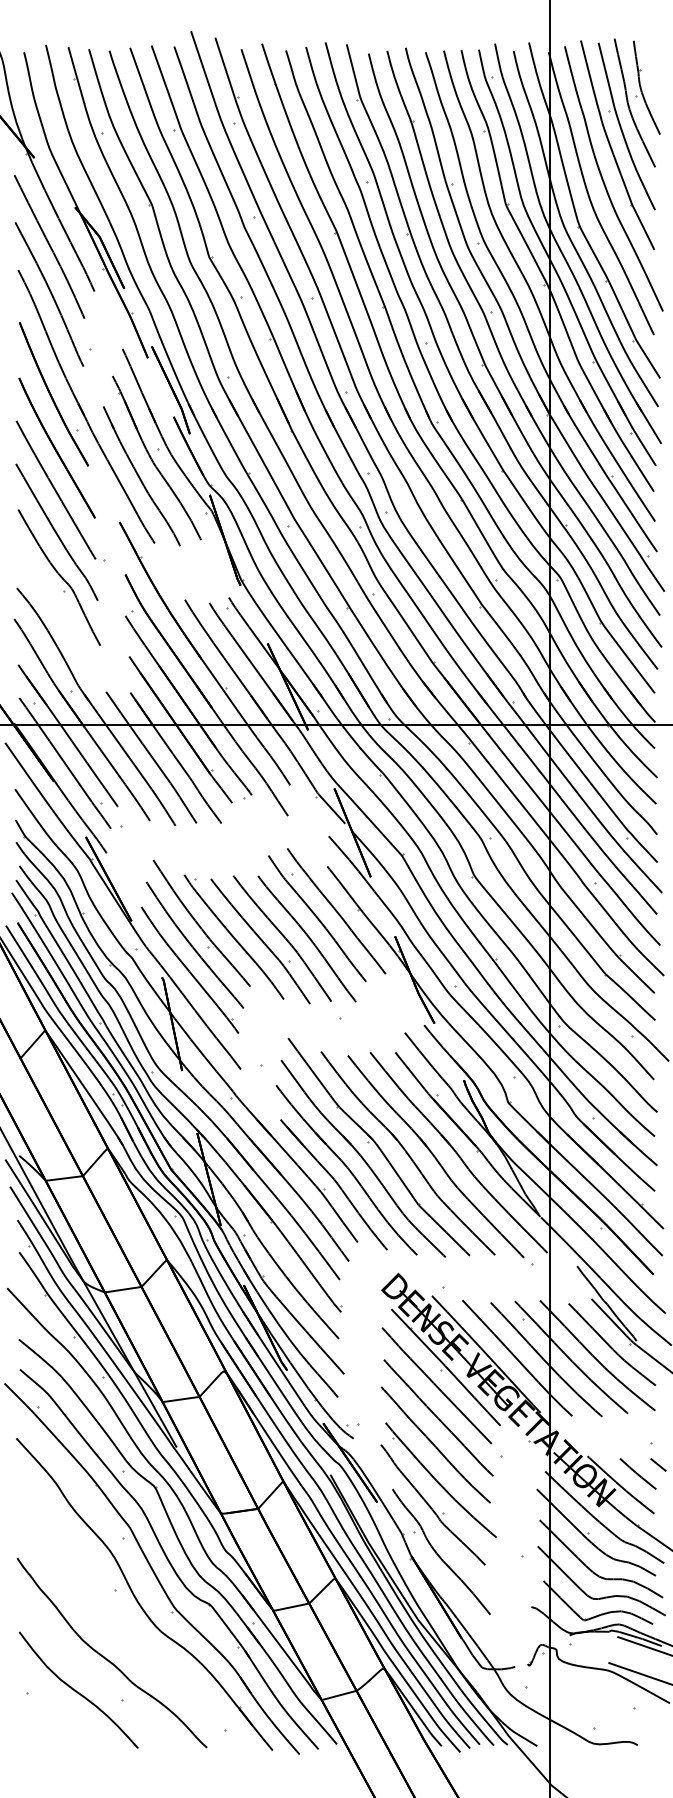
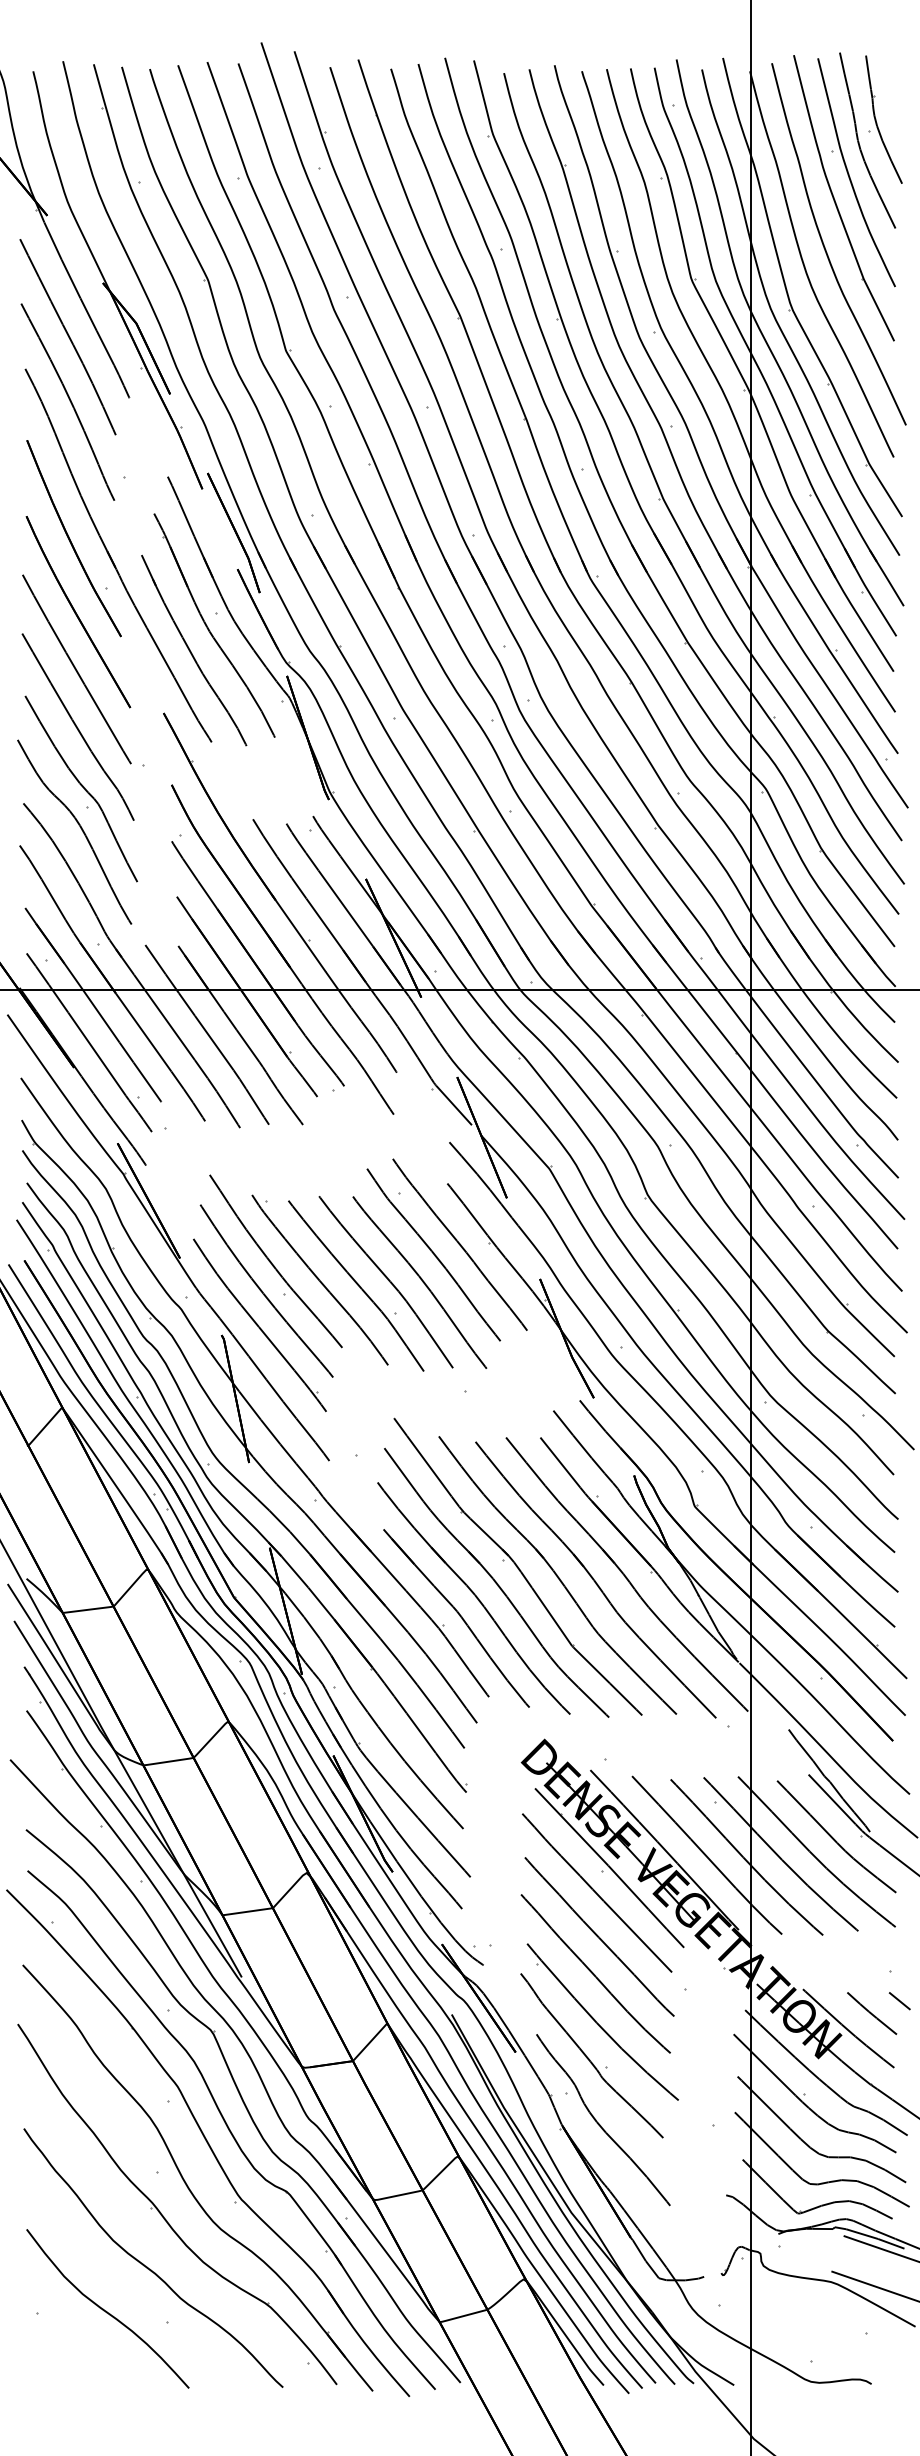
curve: (58, 606) -> (80, 828), added
part: (120, 1622) -> (164, 2216), added

